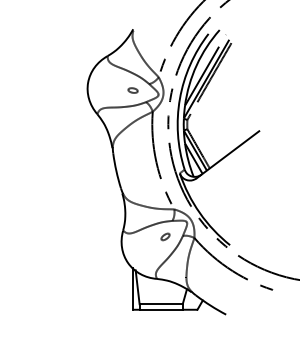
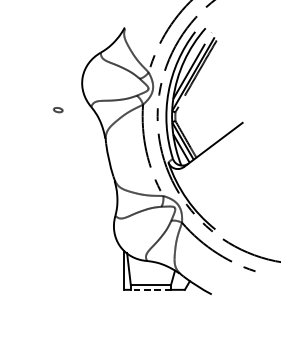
part: (132, 90) -> (57, 110), moved
part: (165, 236) -> (154, 221), removed
line: (161, 309) -> (151, 289), solid -> dashed

